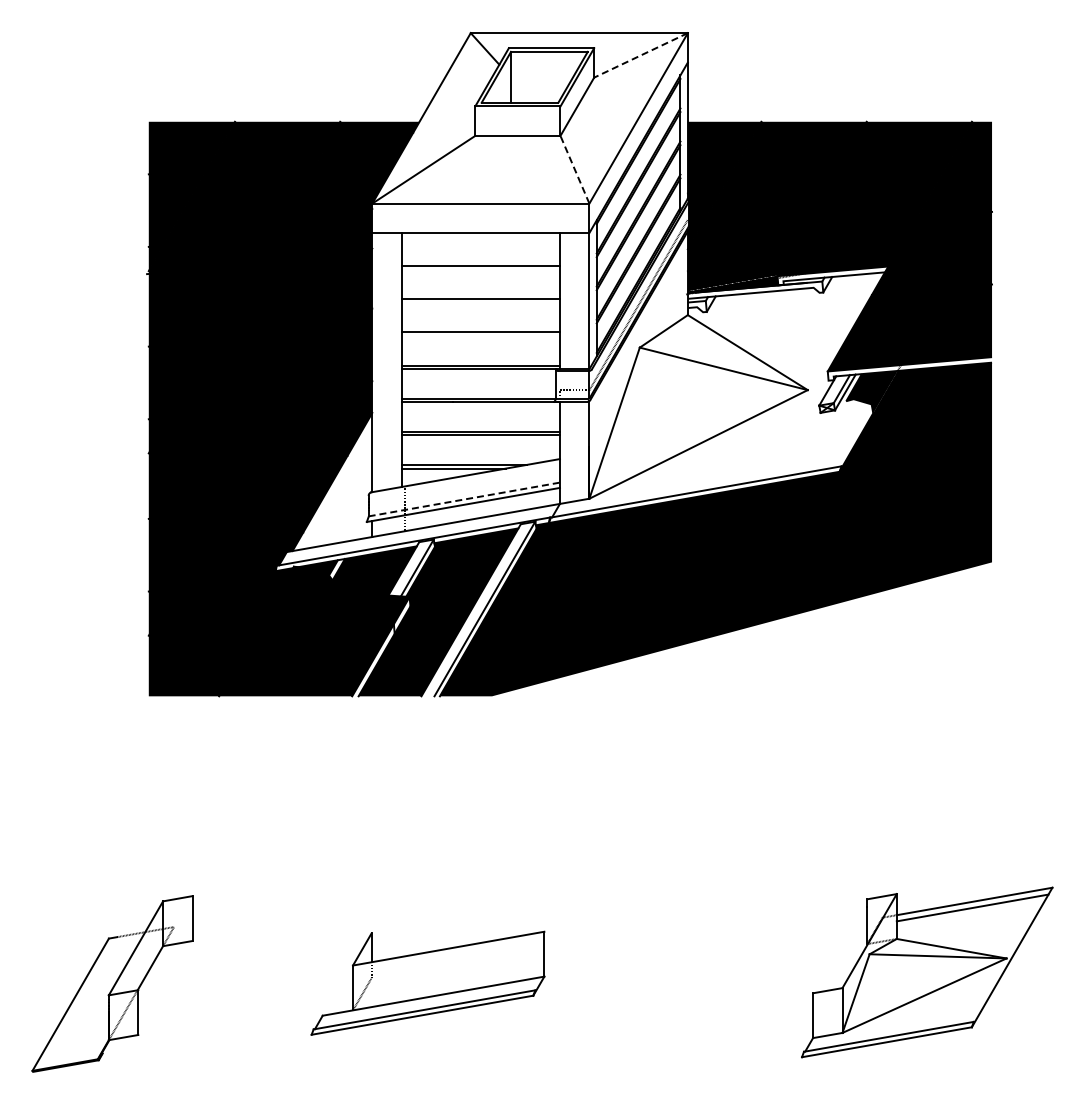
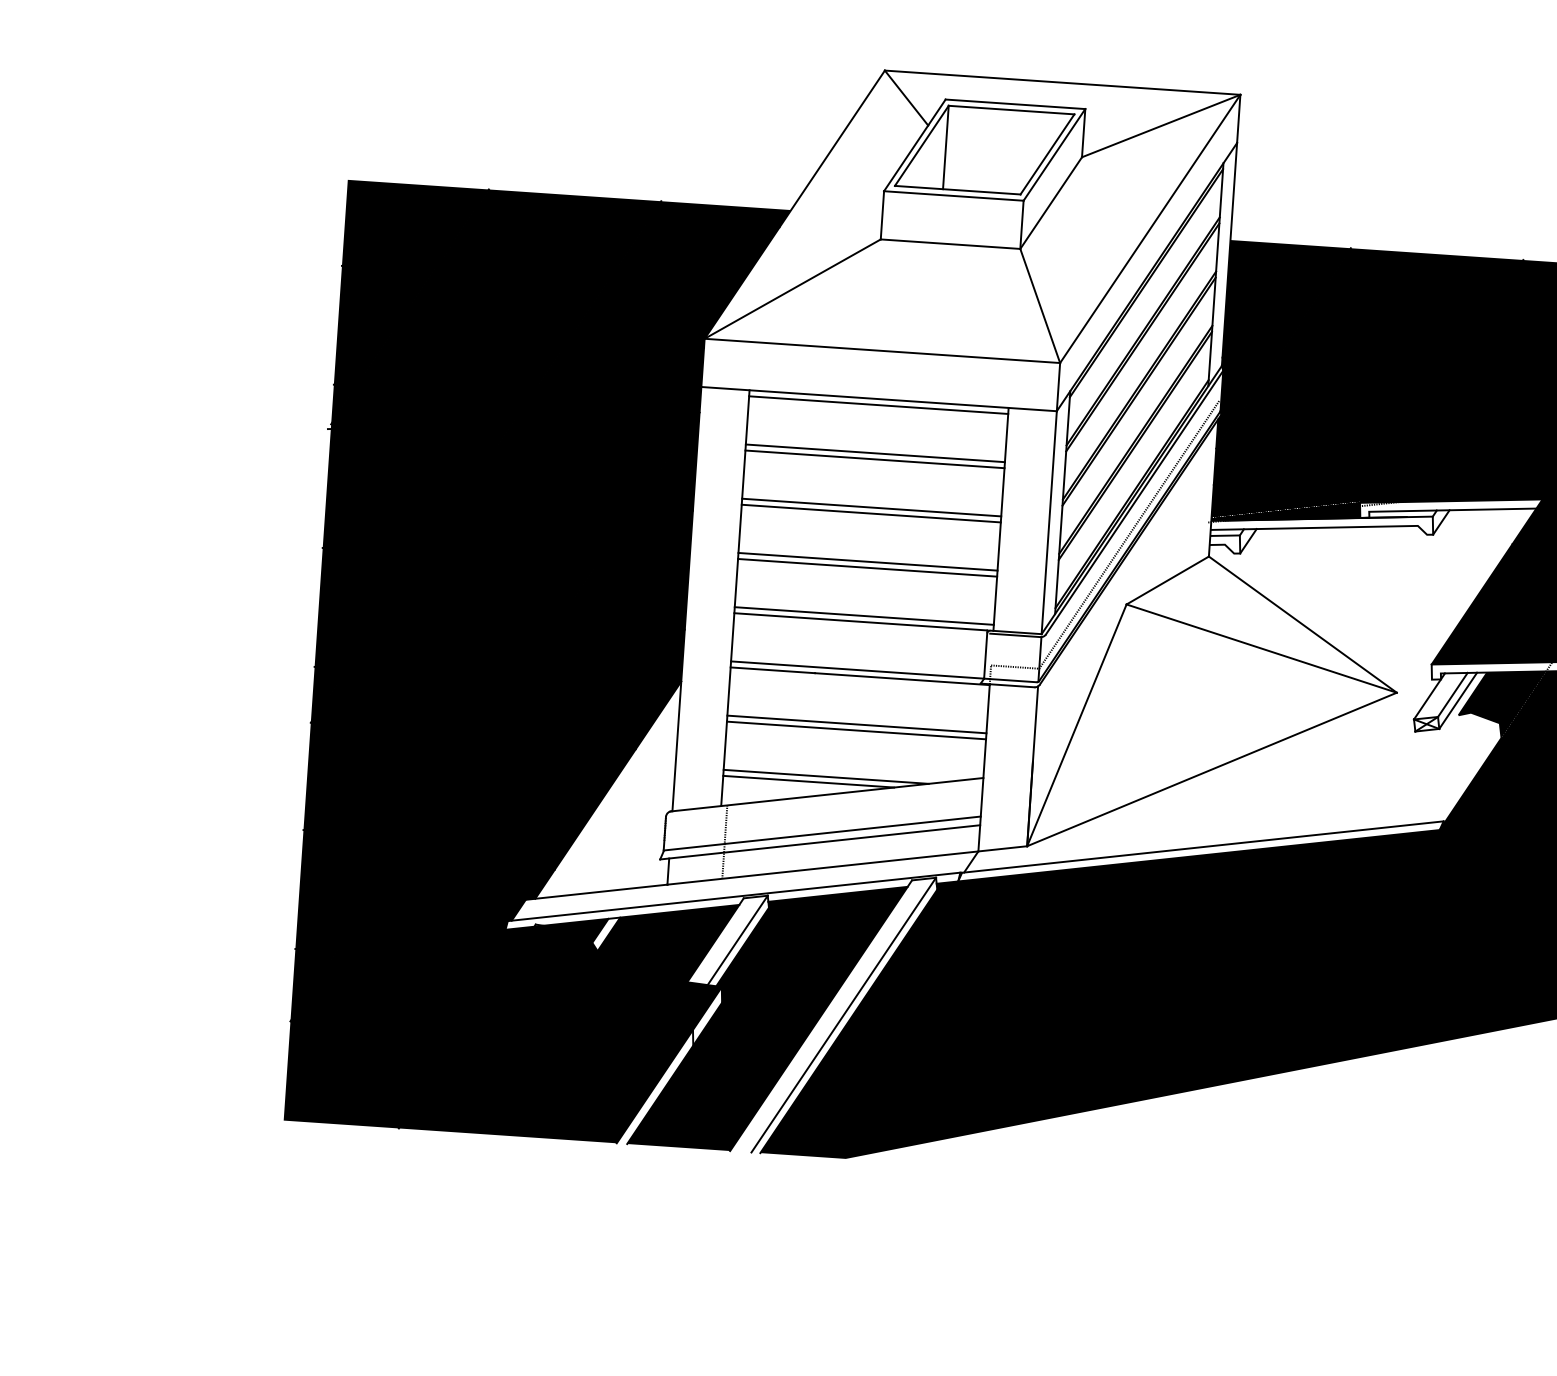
line: (641, 55) -> (1161, 126), dashed -> solid
line: (574, 169) -> (1039, 305), dashed -> solid
line: (480, 236) -> (878, 404), added
line: (480, 269) -> (874, 458), added
line: (480, 302) -> (870, 512), added
line: (480, 336) -> (866, 568), added
line: (464, 499) -> (822, 833), dashed -> solid

